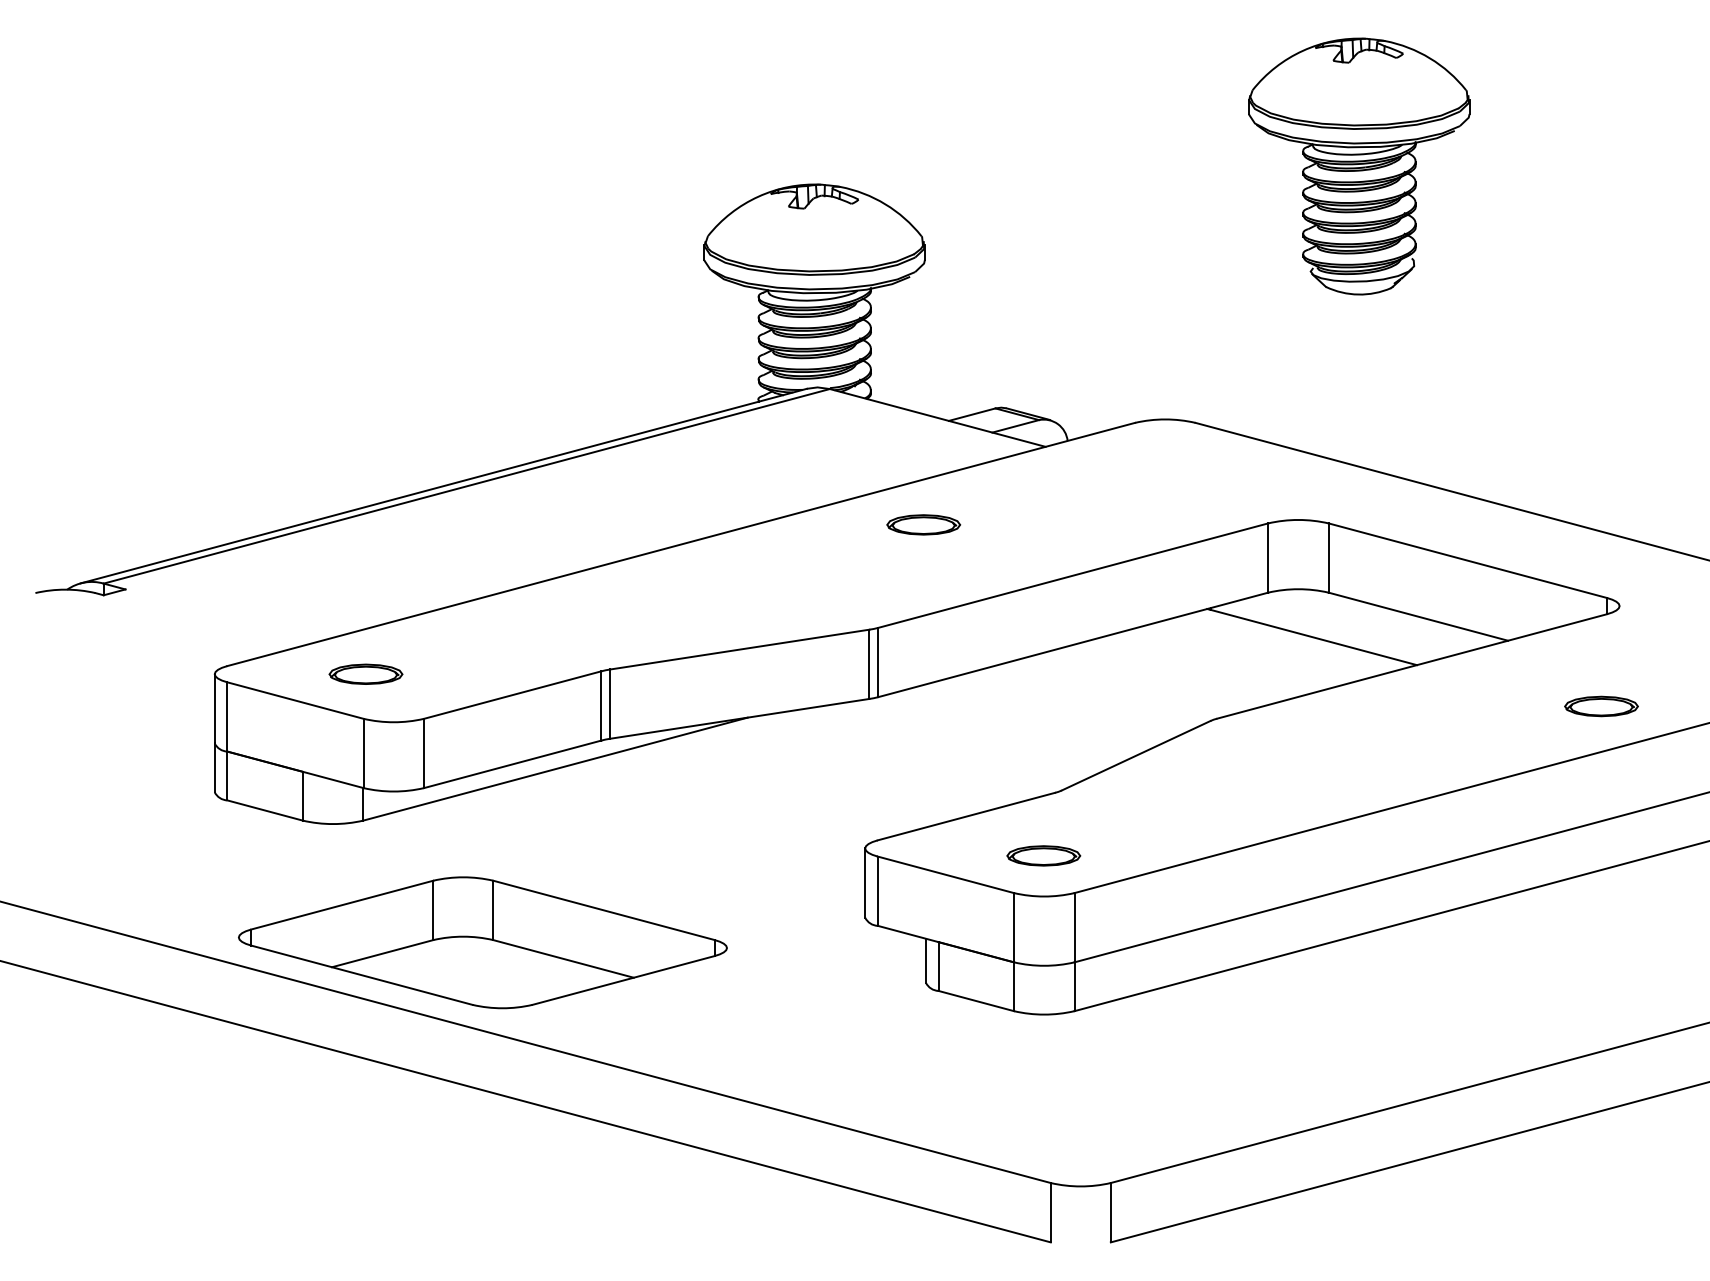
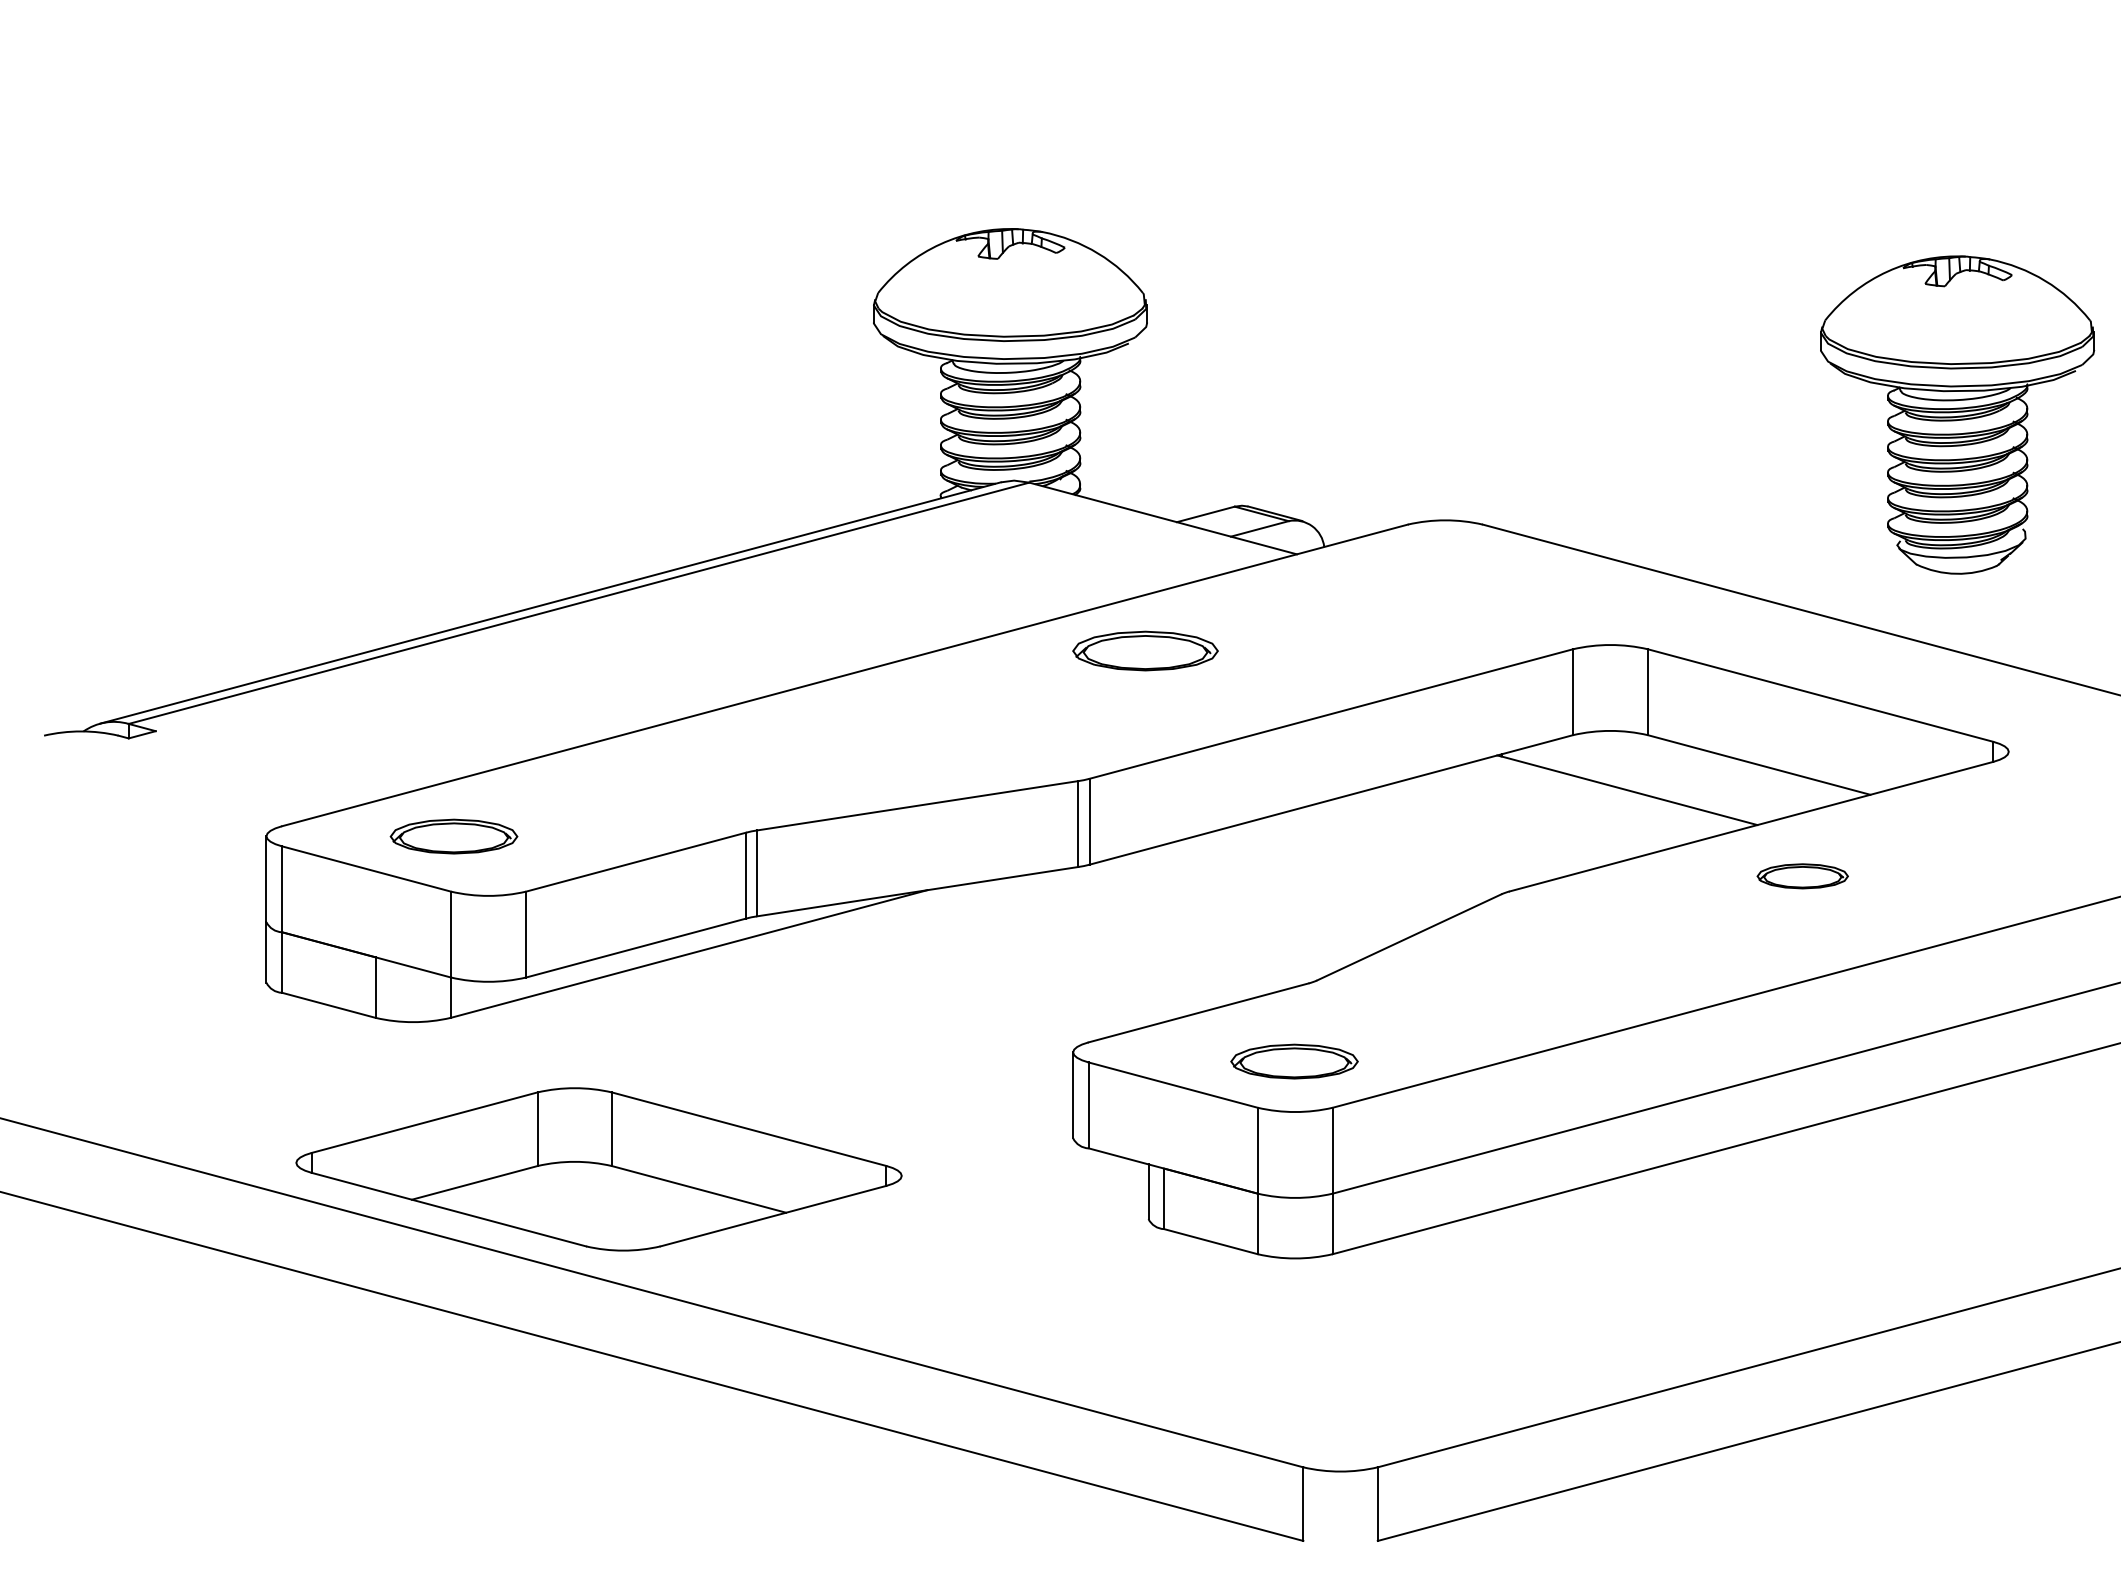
part: (1359, 166) -> (1957, 414), moved
part: (923, 524) -> (1145, 650), size x1.6
part: (365, 673) -> (453, 835), size x1.4
part: (1601, 706) -> (1802, 876), moved
part: (1043, 855) -> (1294, 1061), size x1.4

